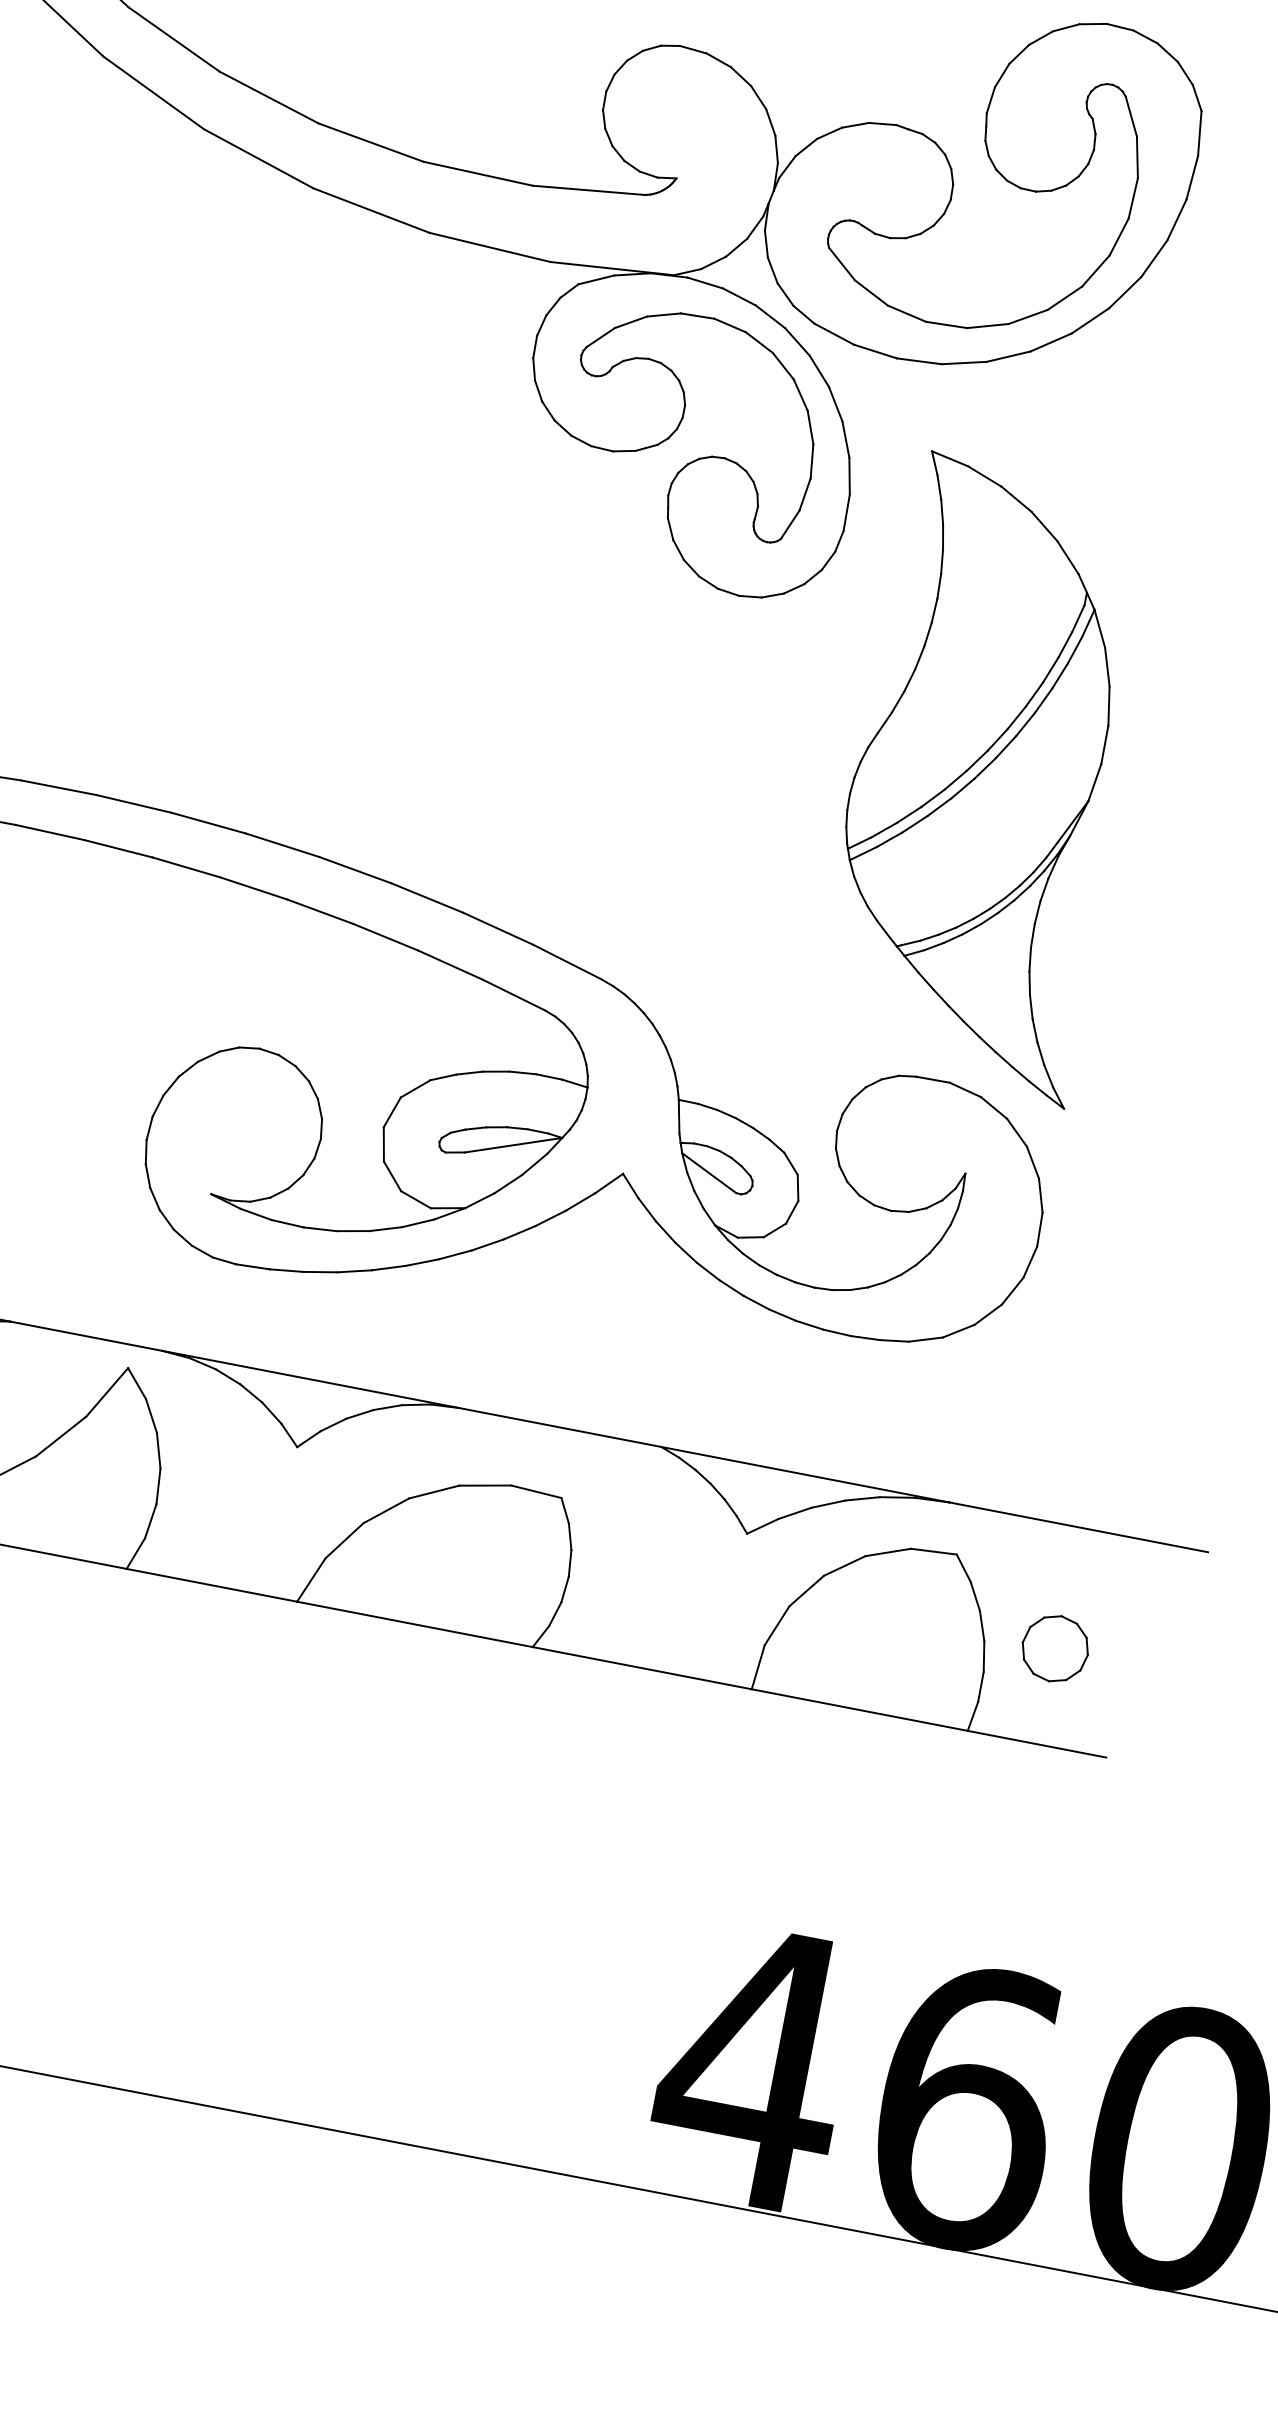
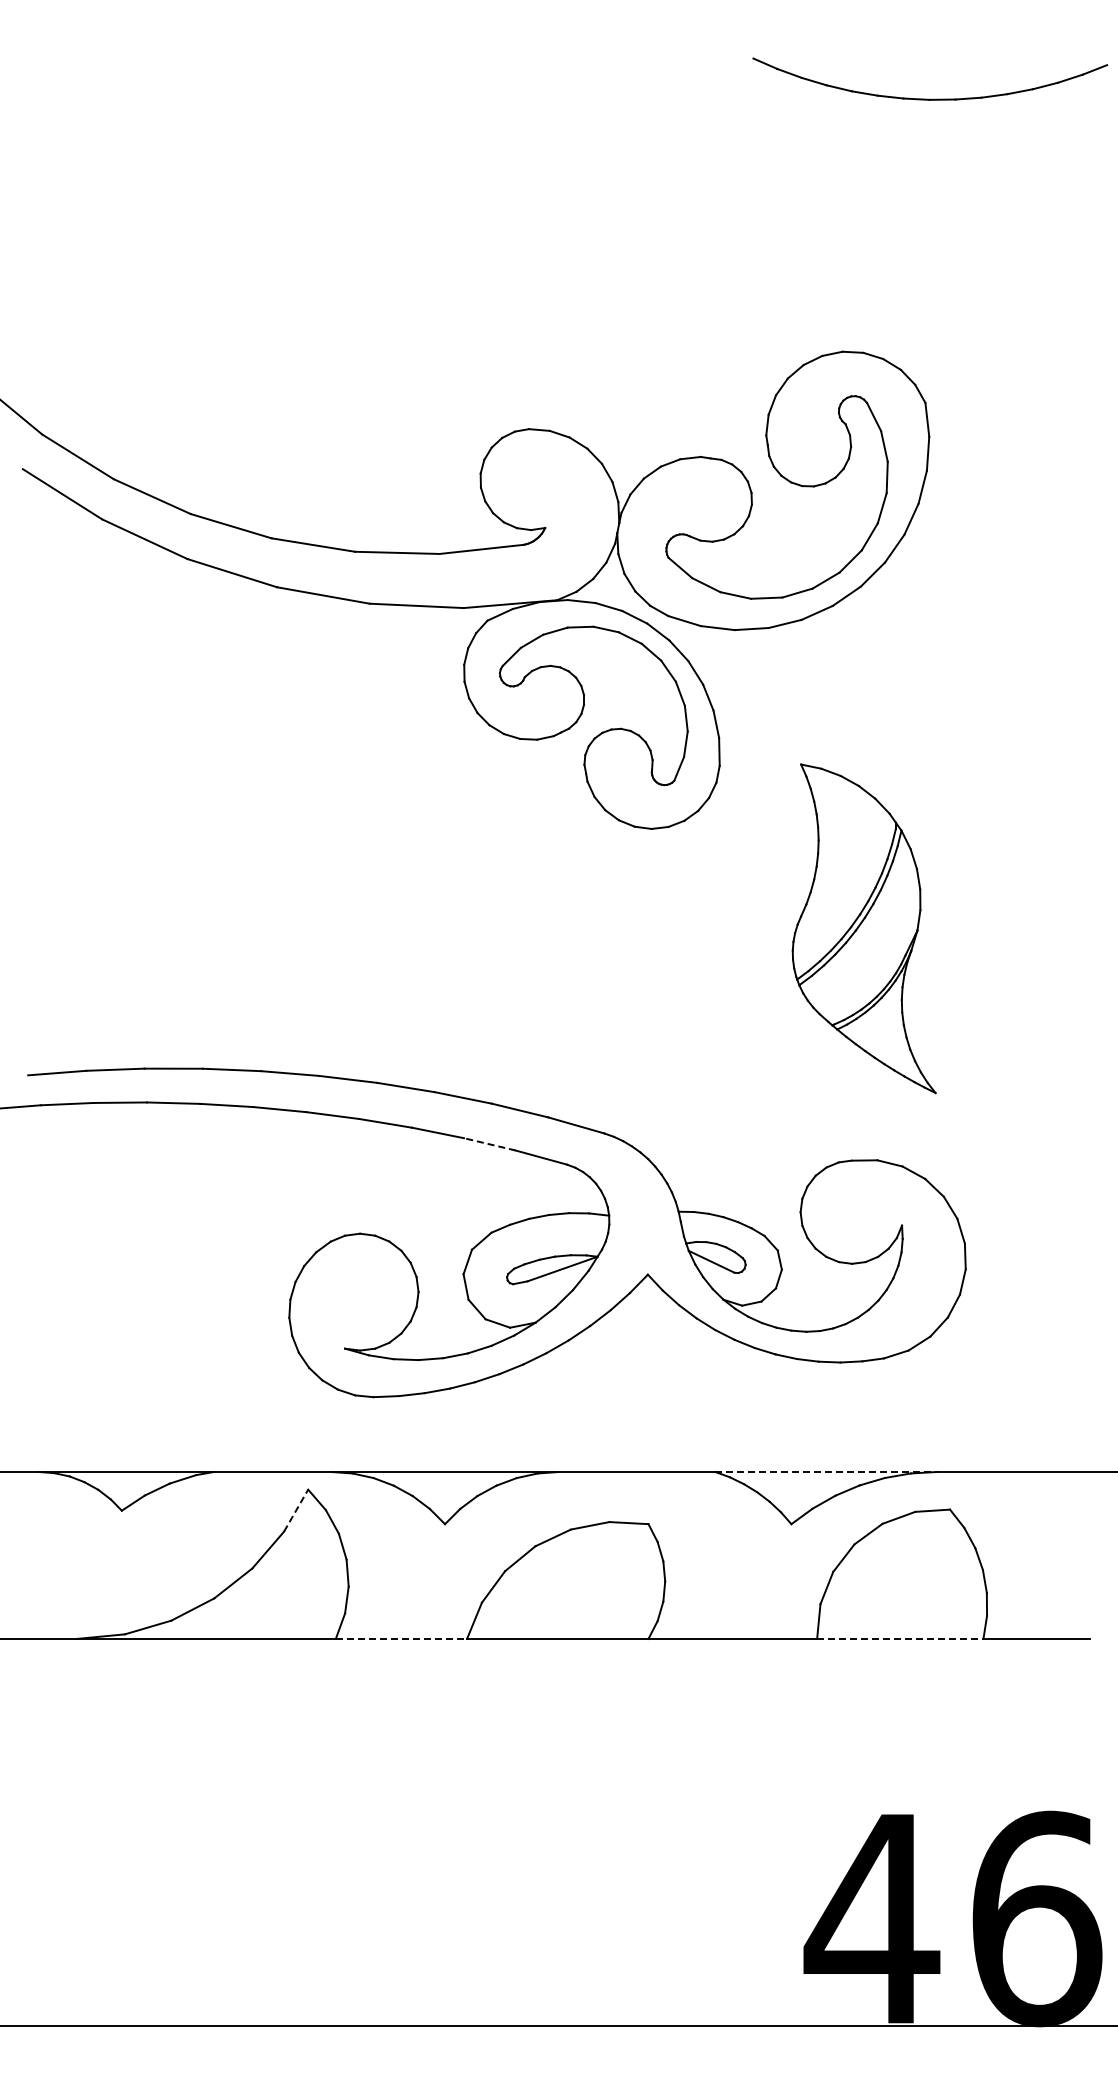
part: (990, 778) -> (864, 928), size x0.7
line: (449, 965) -> (489, 1144), solid -> dashed
line: (107, 1392) -> (296, 1510), solid -> dashed
line: (805, 1474) -> (826, 1471), solid -> dashed
line: (212, 1584) -> (401, 1638), solid -> dashed
part: (1055, 1648) -> (1036, 1565), removed
line: (860, 1709) -> (900, 1638), solid -> dashed

